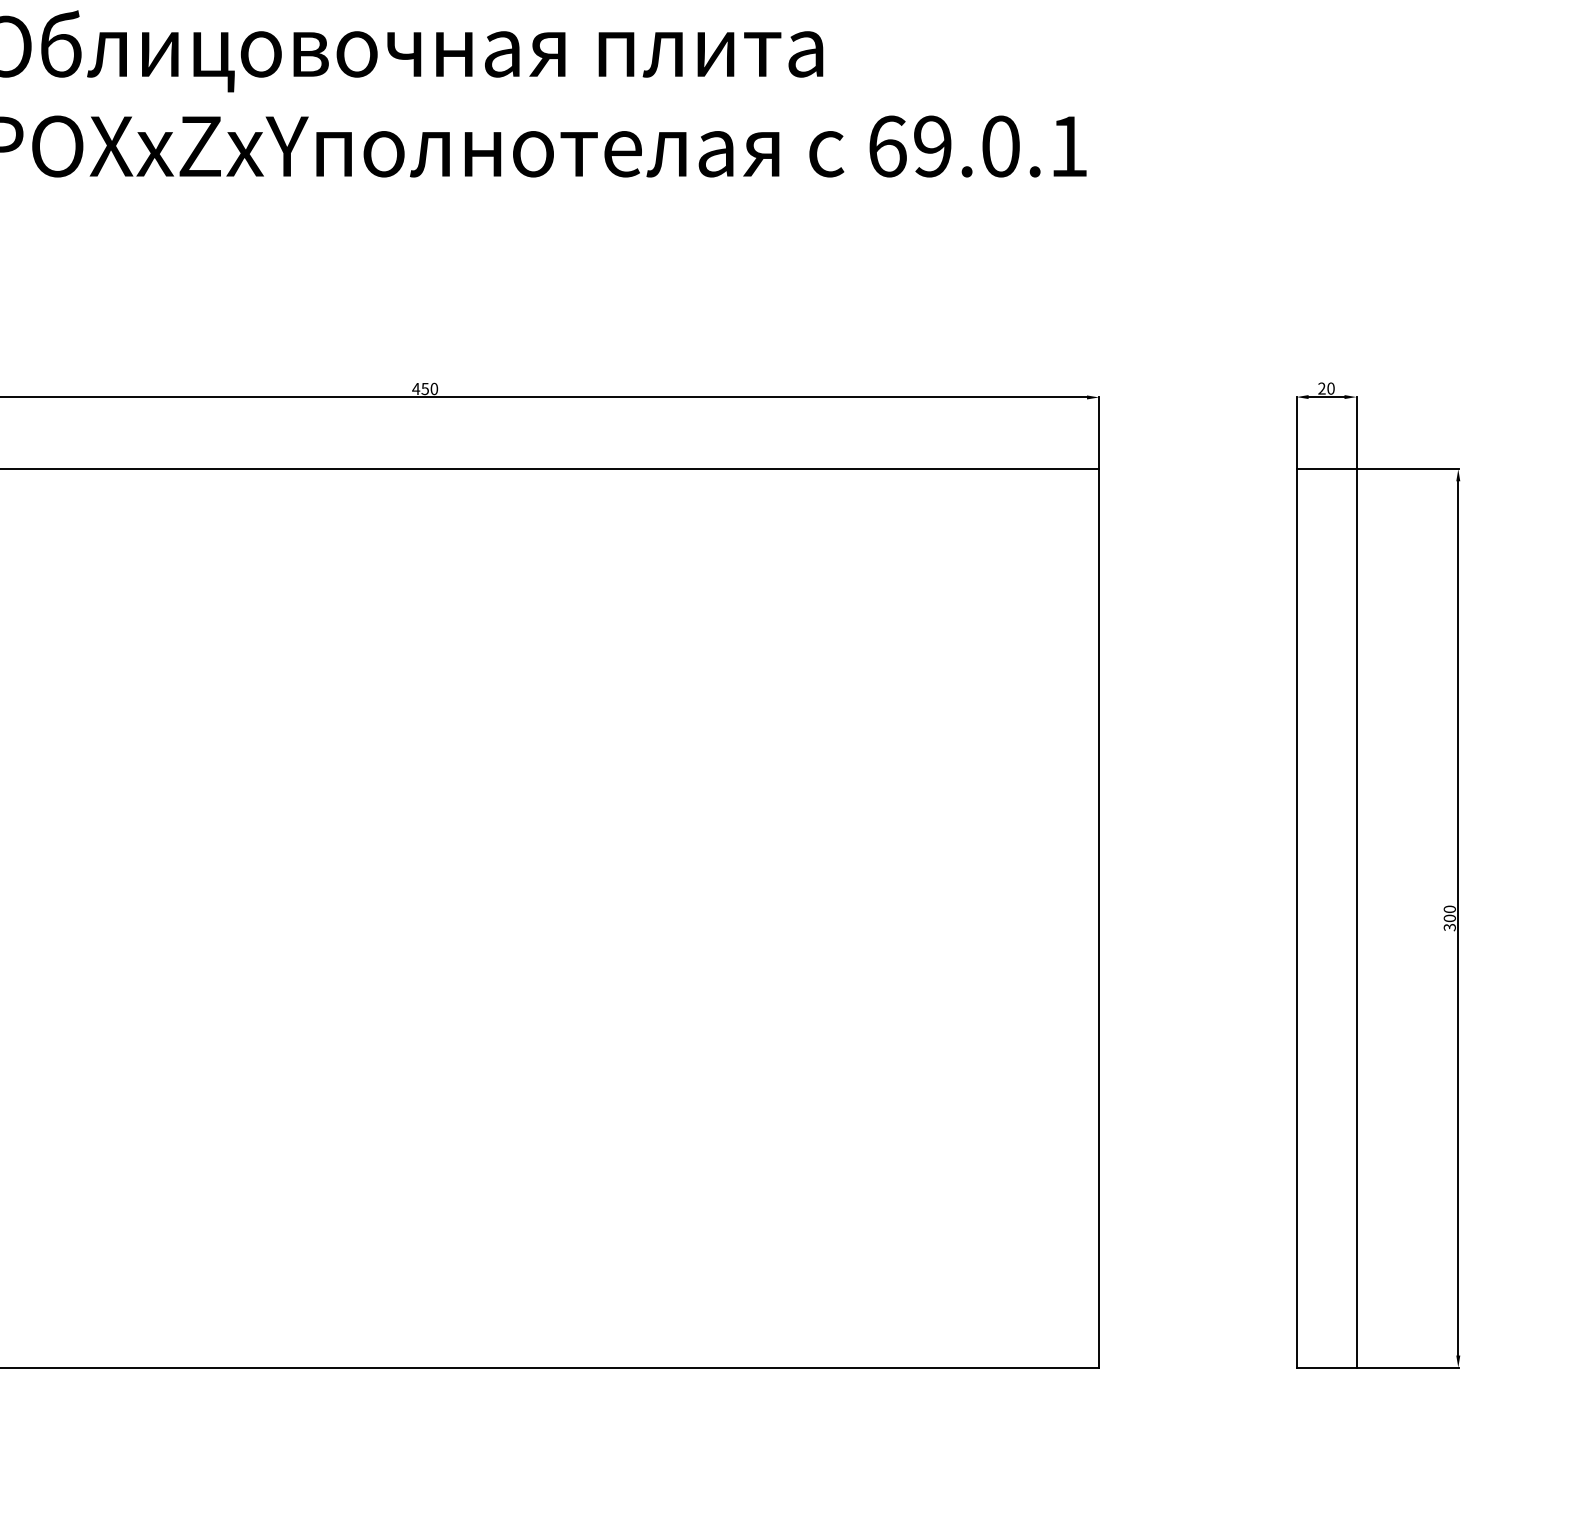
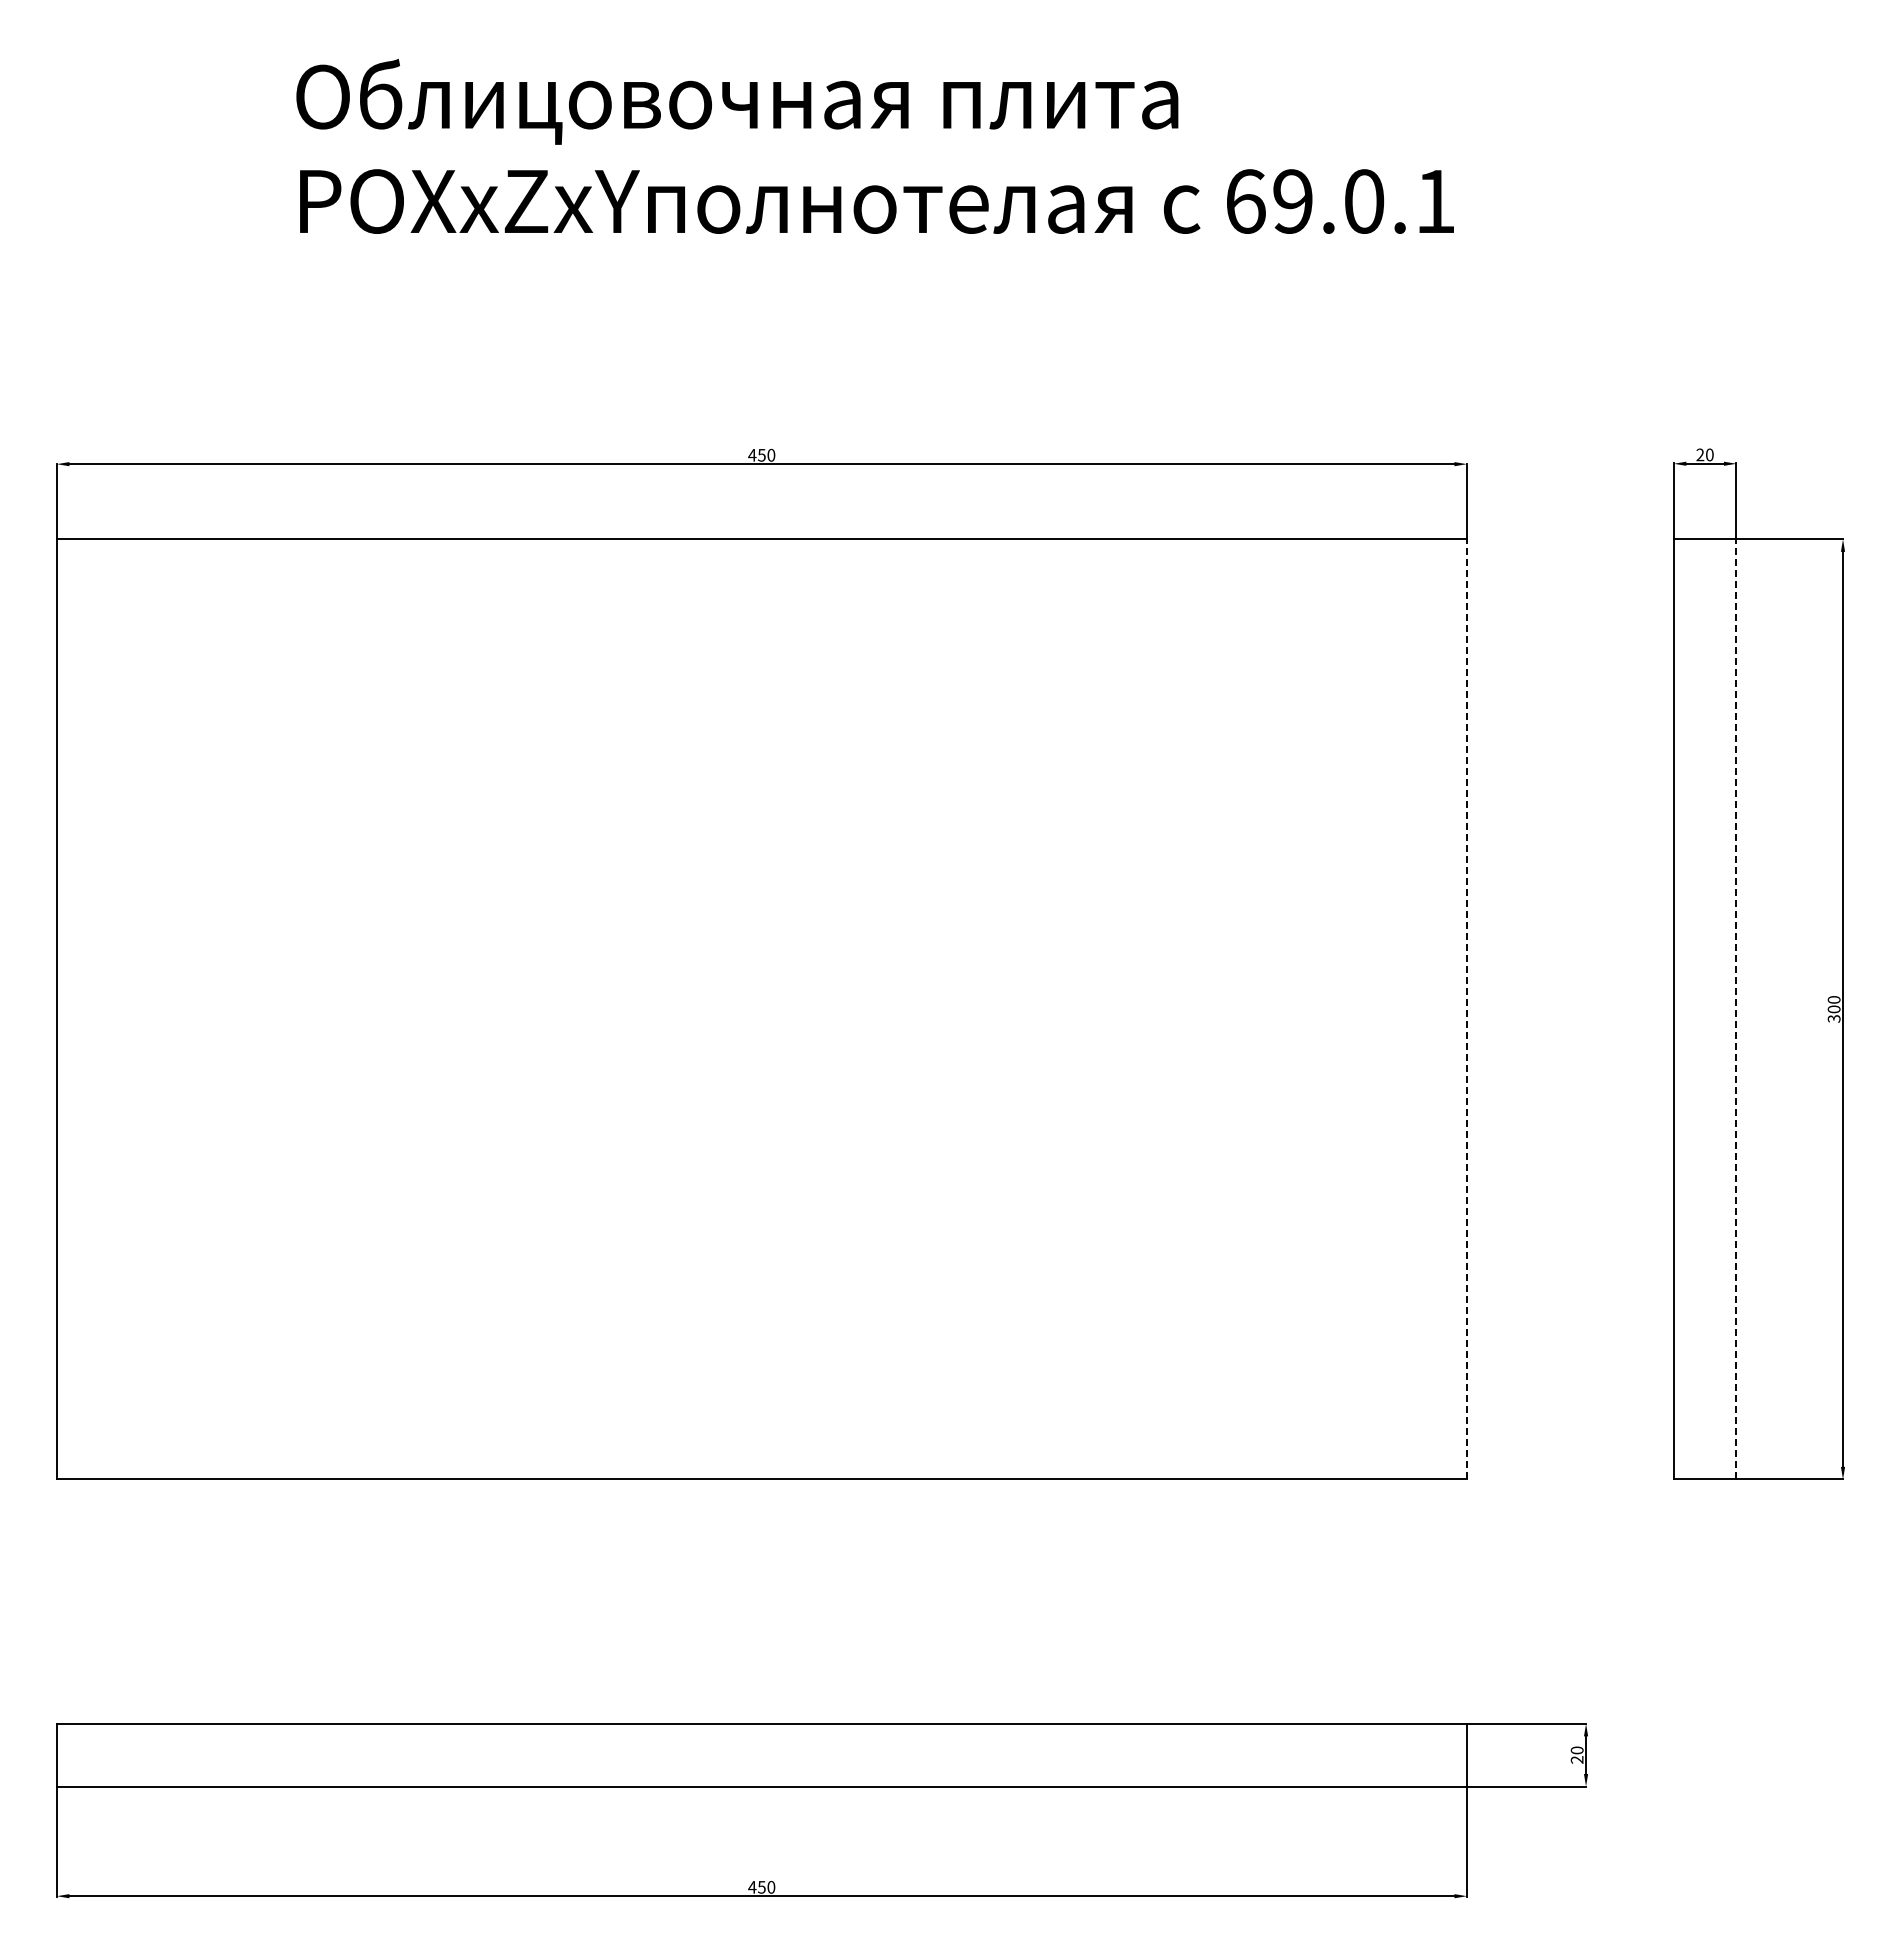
line: (1098, 917) -> (1466, 1008), solid -> dashed
line: (1356, 917) -> (1736, 1008), solid -> dashed

